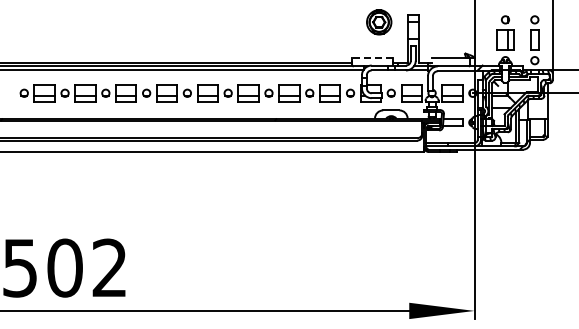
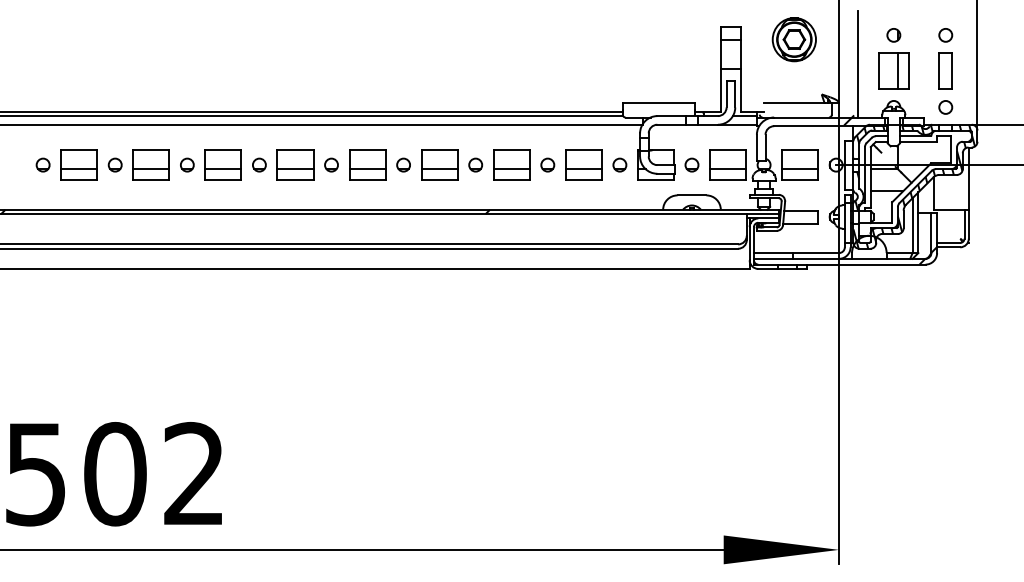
part: (379, 22) -> (794, 39), moved
line: (485, 36) -> (858, 64), added
line: (372, 58) -> (658, 103), dashed -> solid

